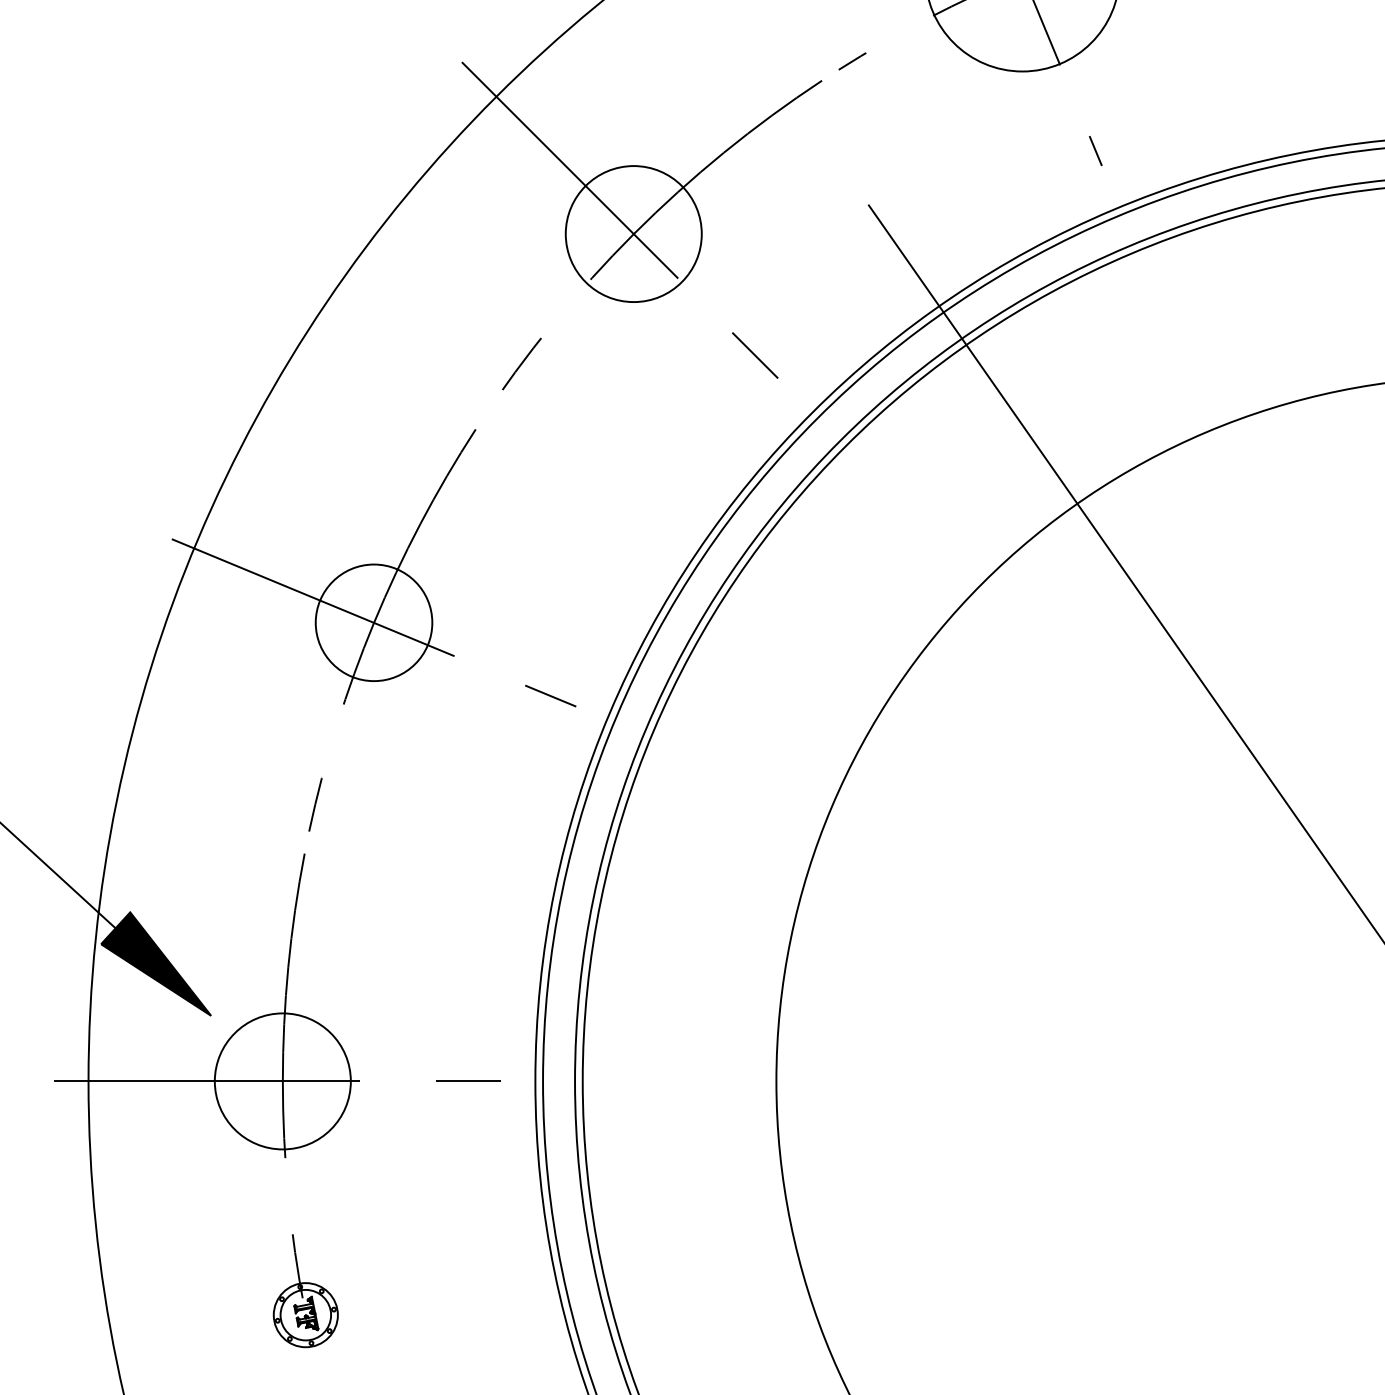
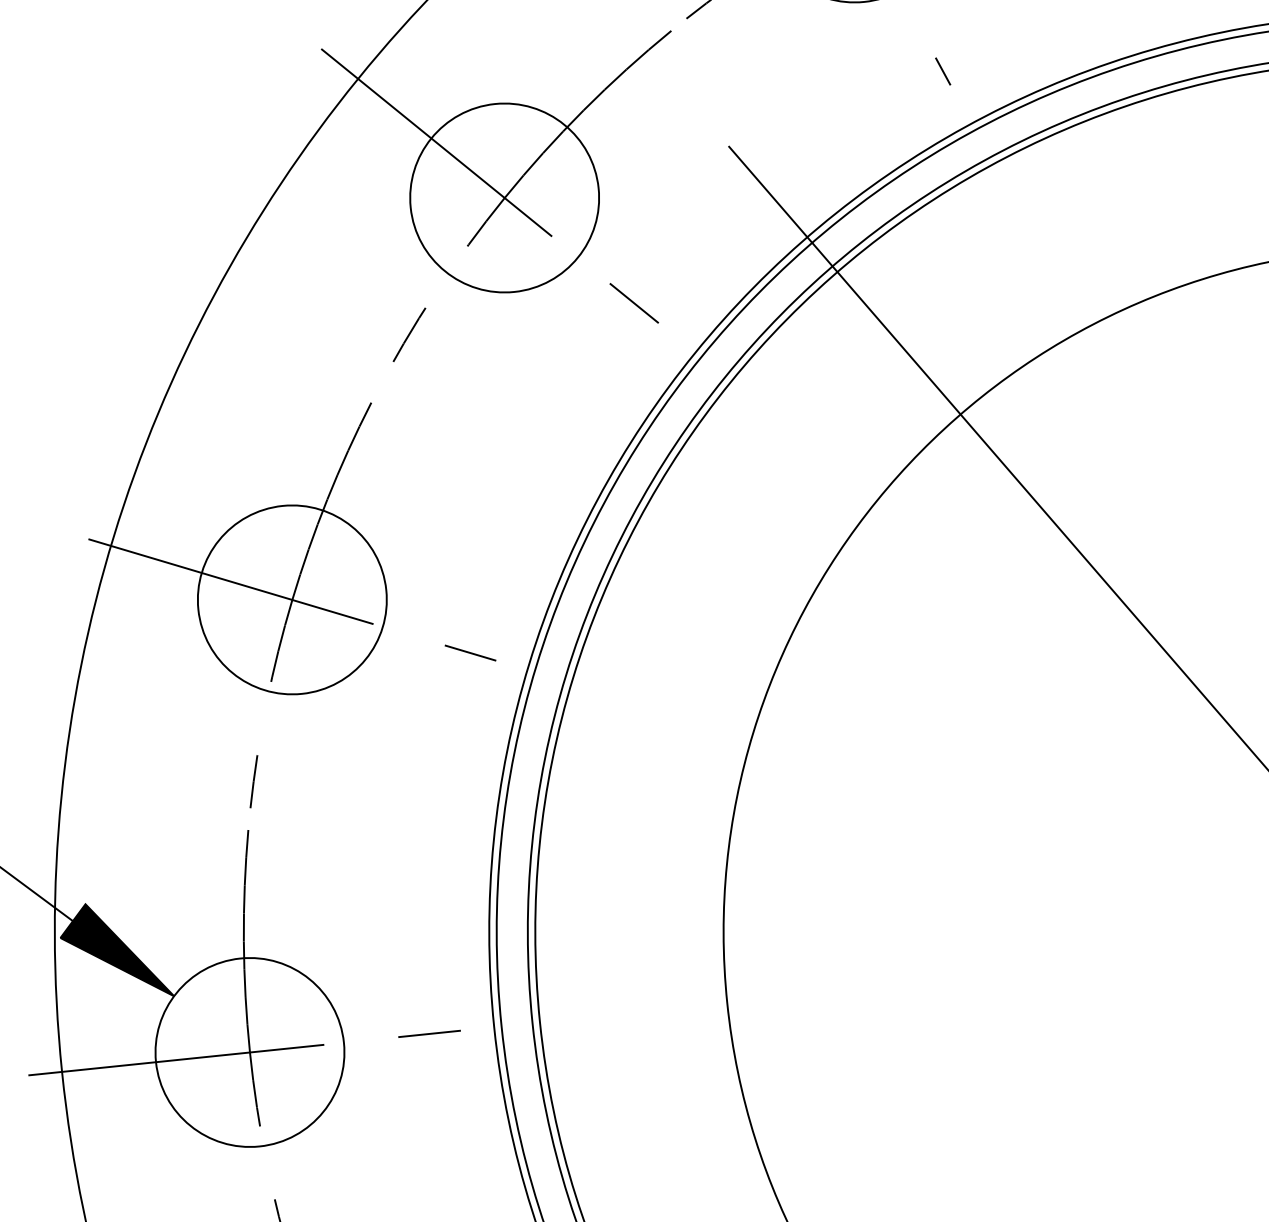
circle: (633, 233) -> (504, 197), size x1.43
circle: (373, 622) -> (291, 599), size x1.67
circle: (282, 1081) -> (249, 1052), size x1.43

